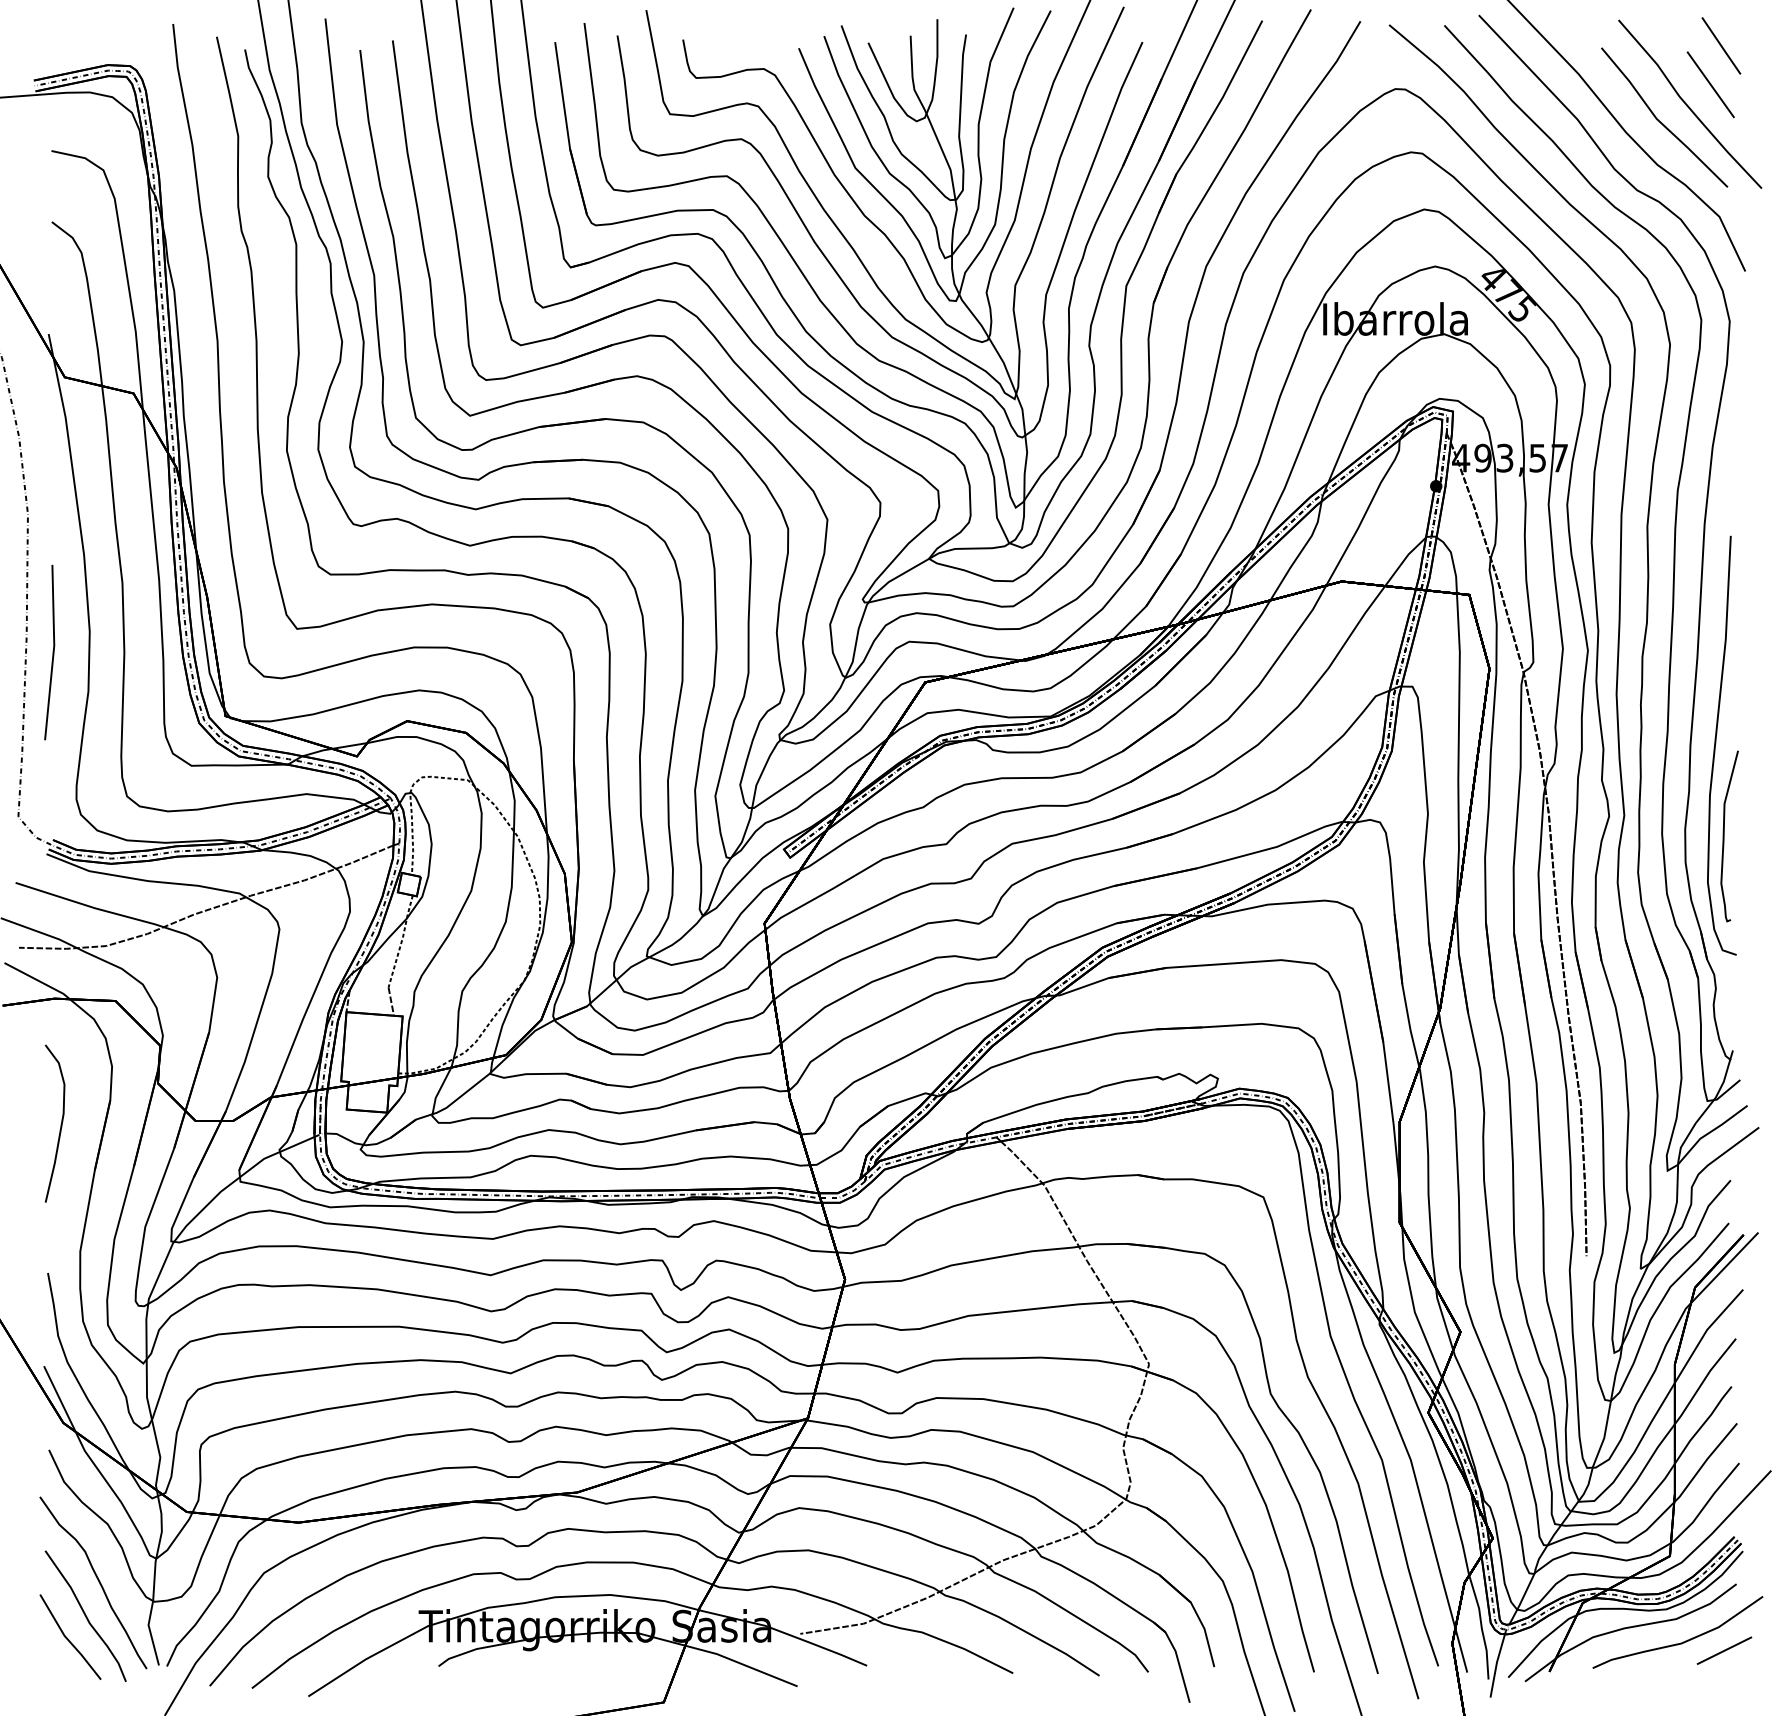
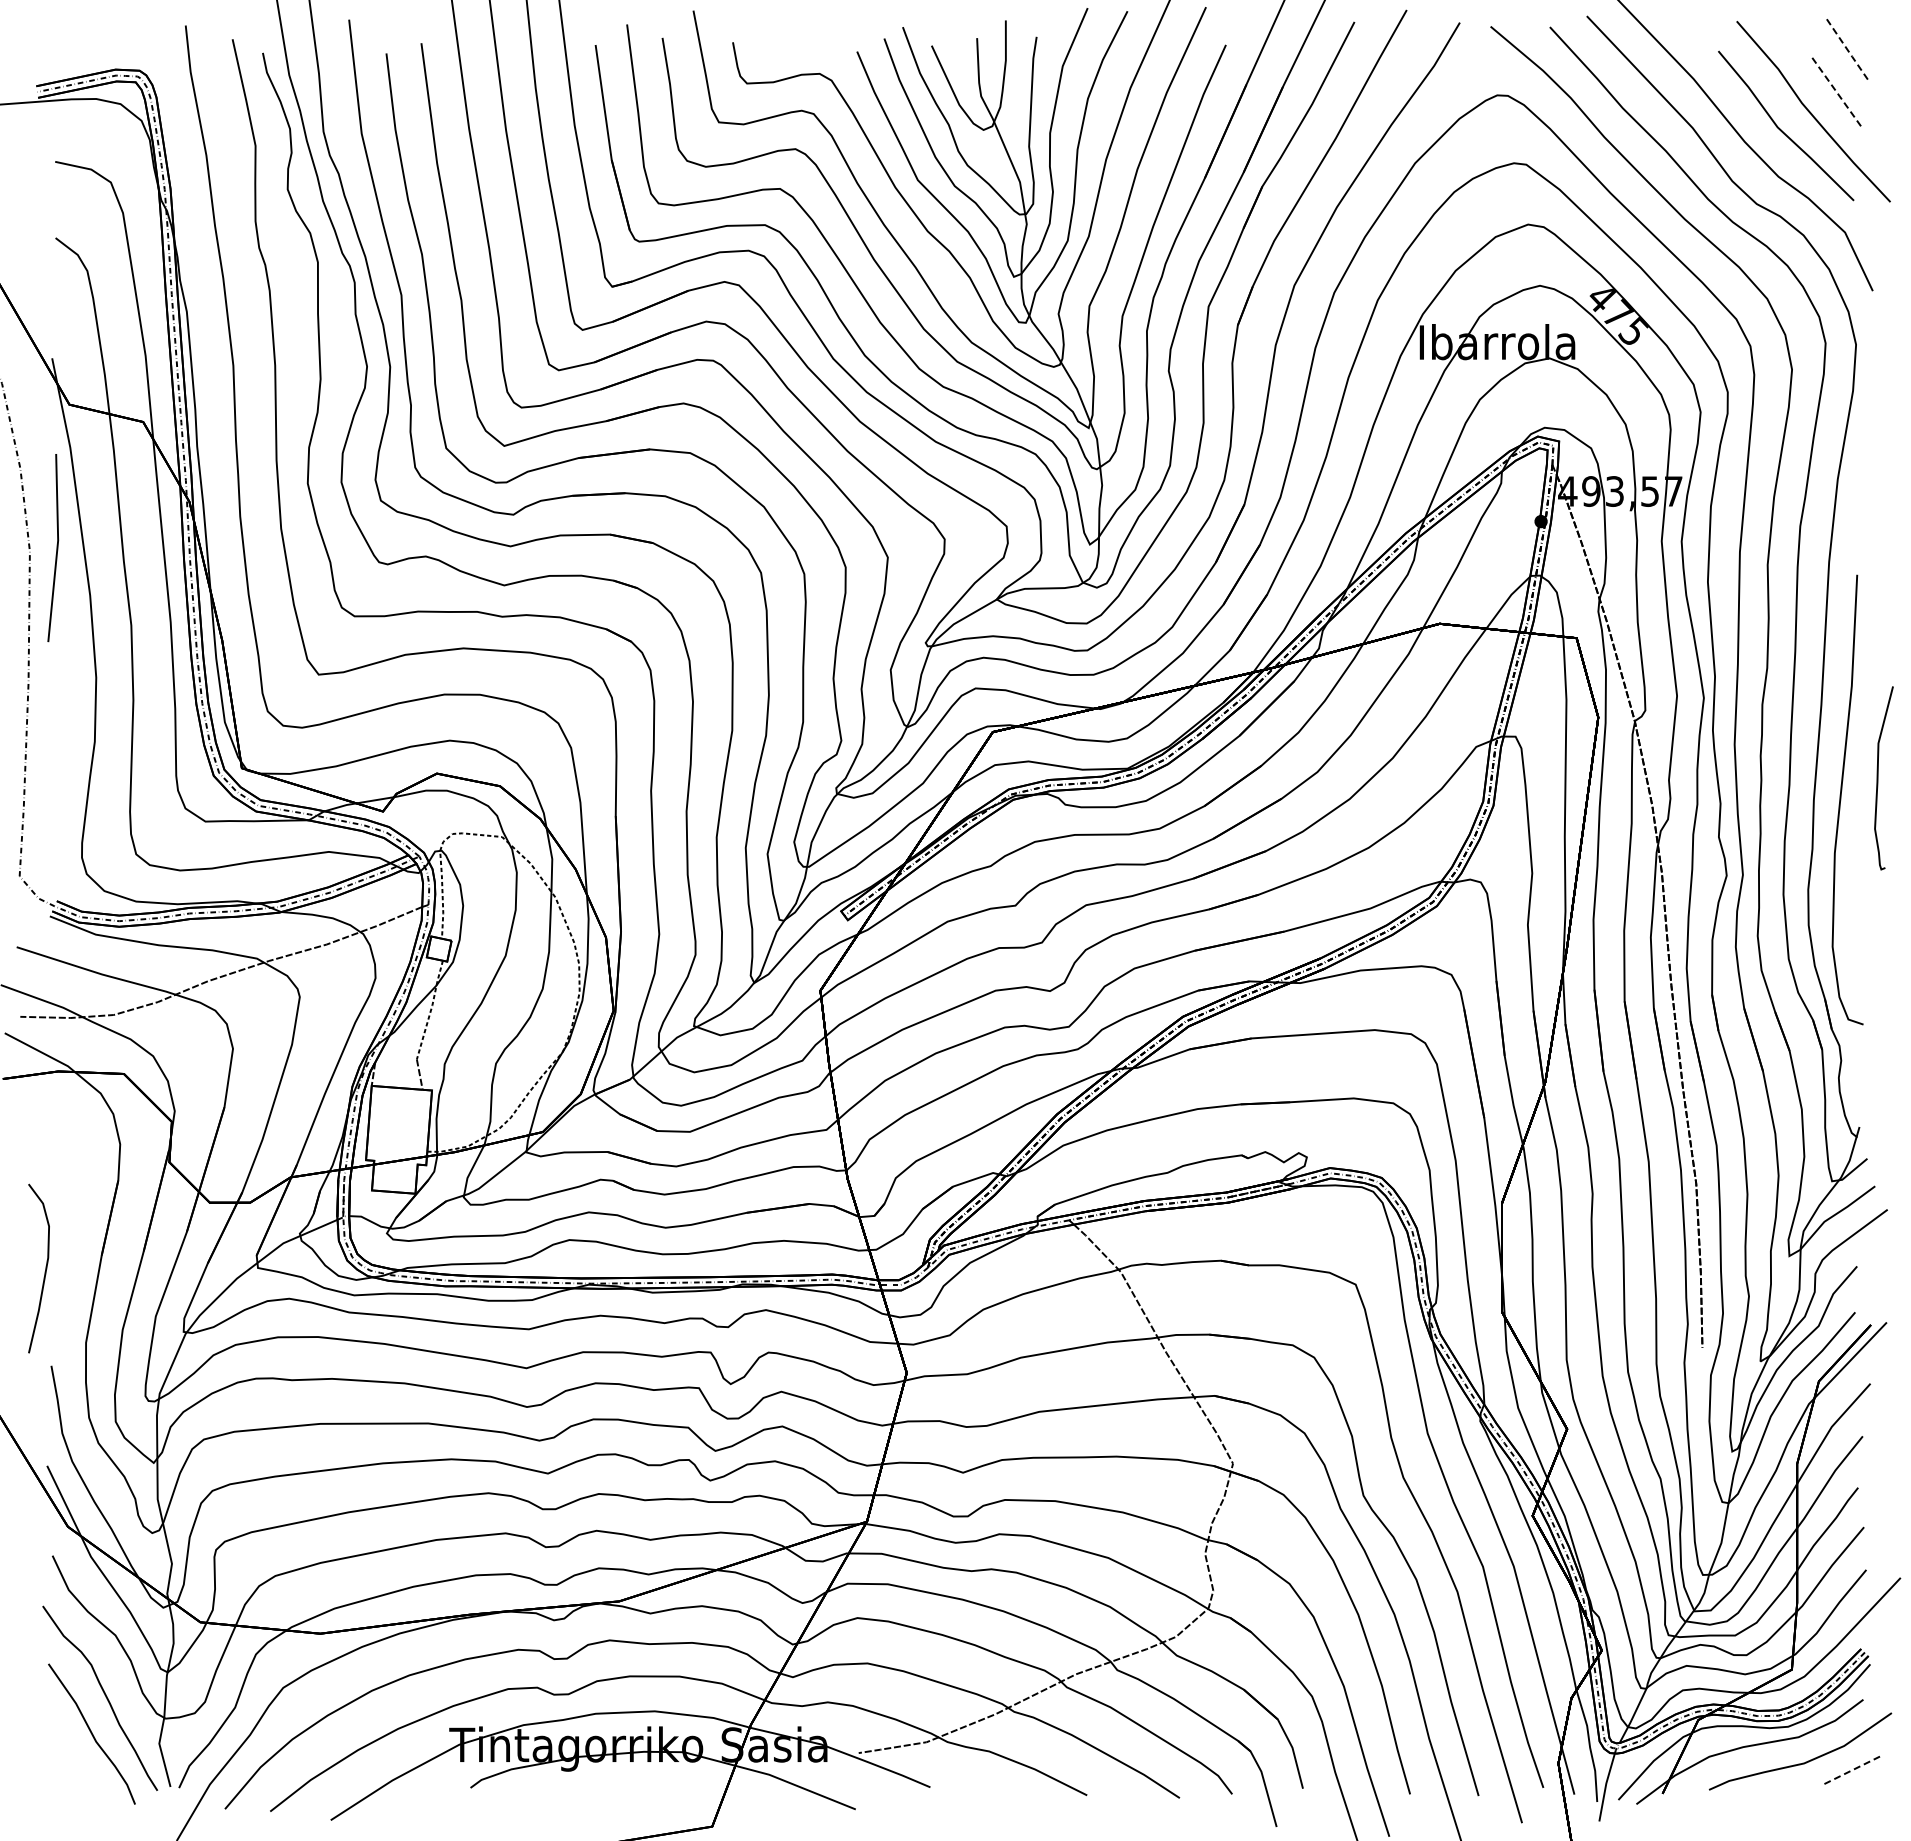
line: (1721, 46) -> (1847, 49), solid -> dashed
line: (1710, 84) -> (1835, 90), solid -> dashed
line: (52, 652) -> (56, 548), moved
curve: (1724, 836) -> (1878, 778), moved
curve: (60, 1126) -> (44, 1271), moved
line: (68, 1638) -> (73, 1758), removed
line: (1724, 1651) -> (1850, 1771), solid -> dashed

